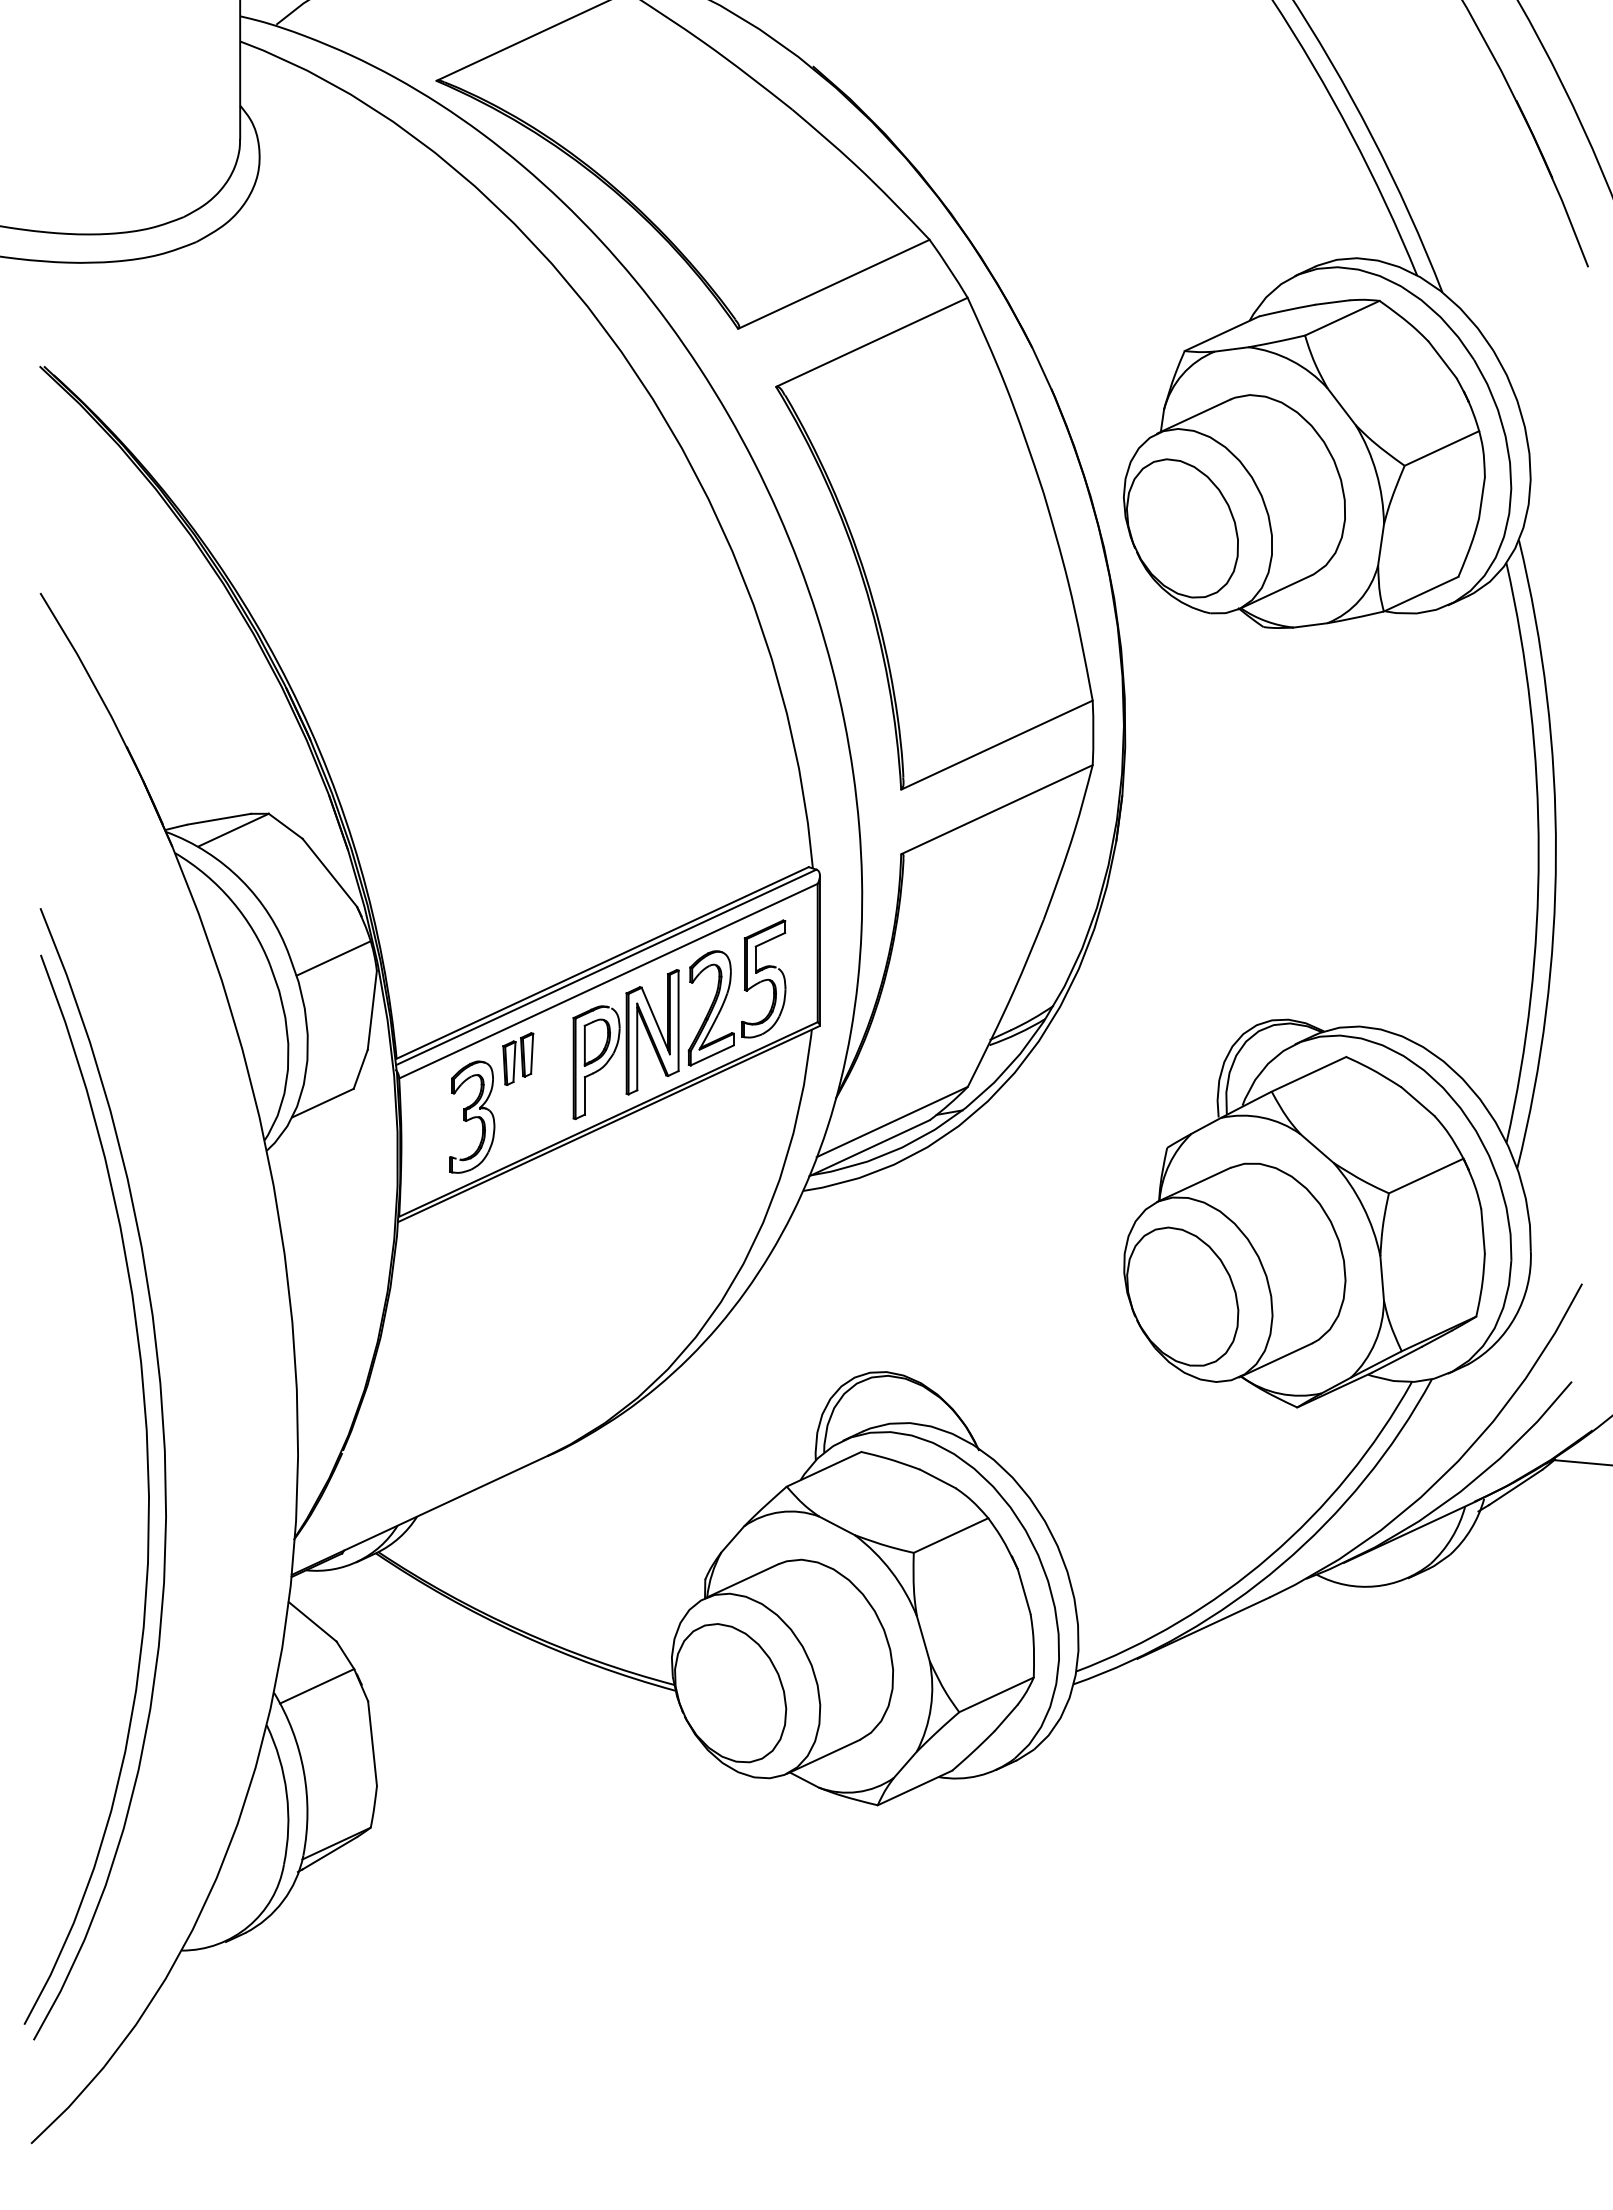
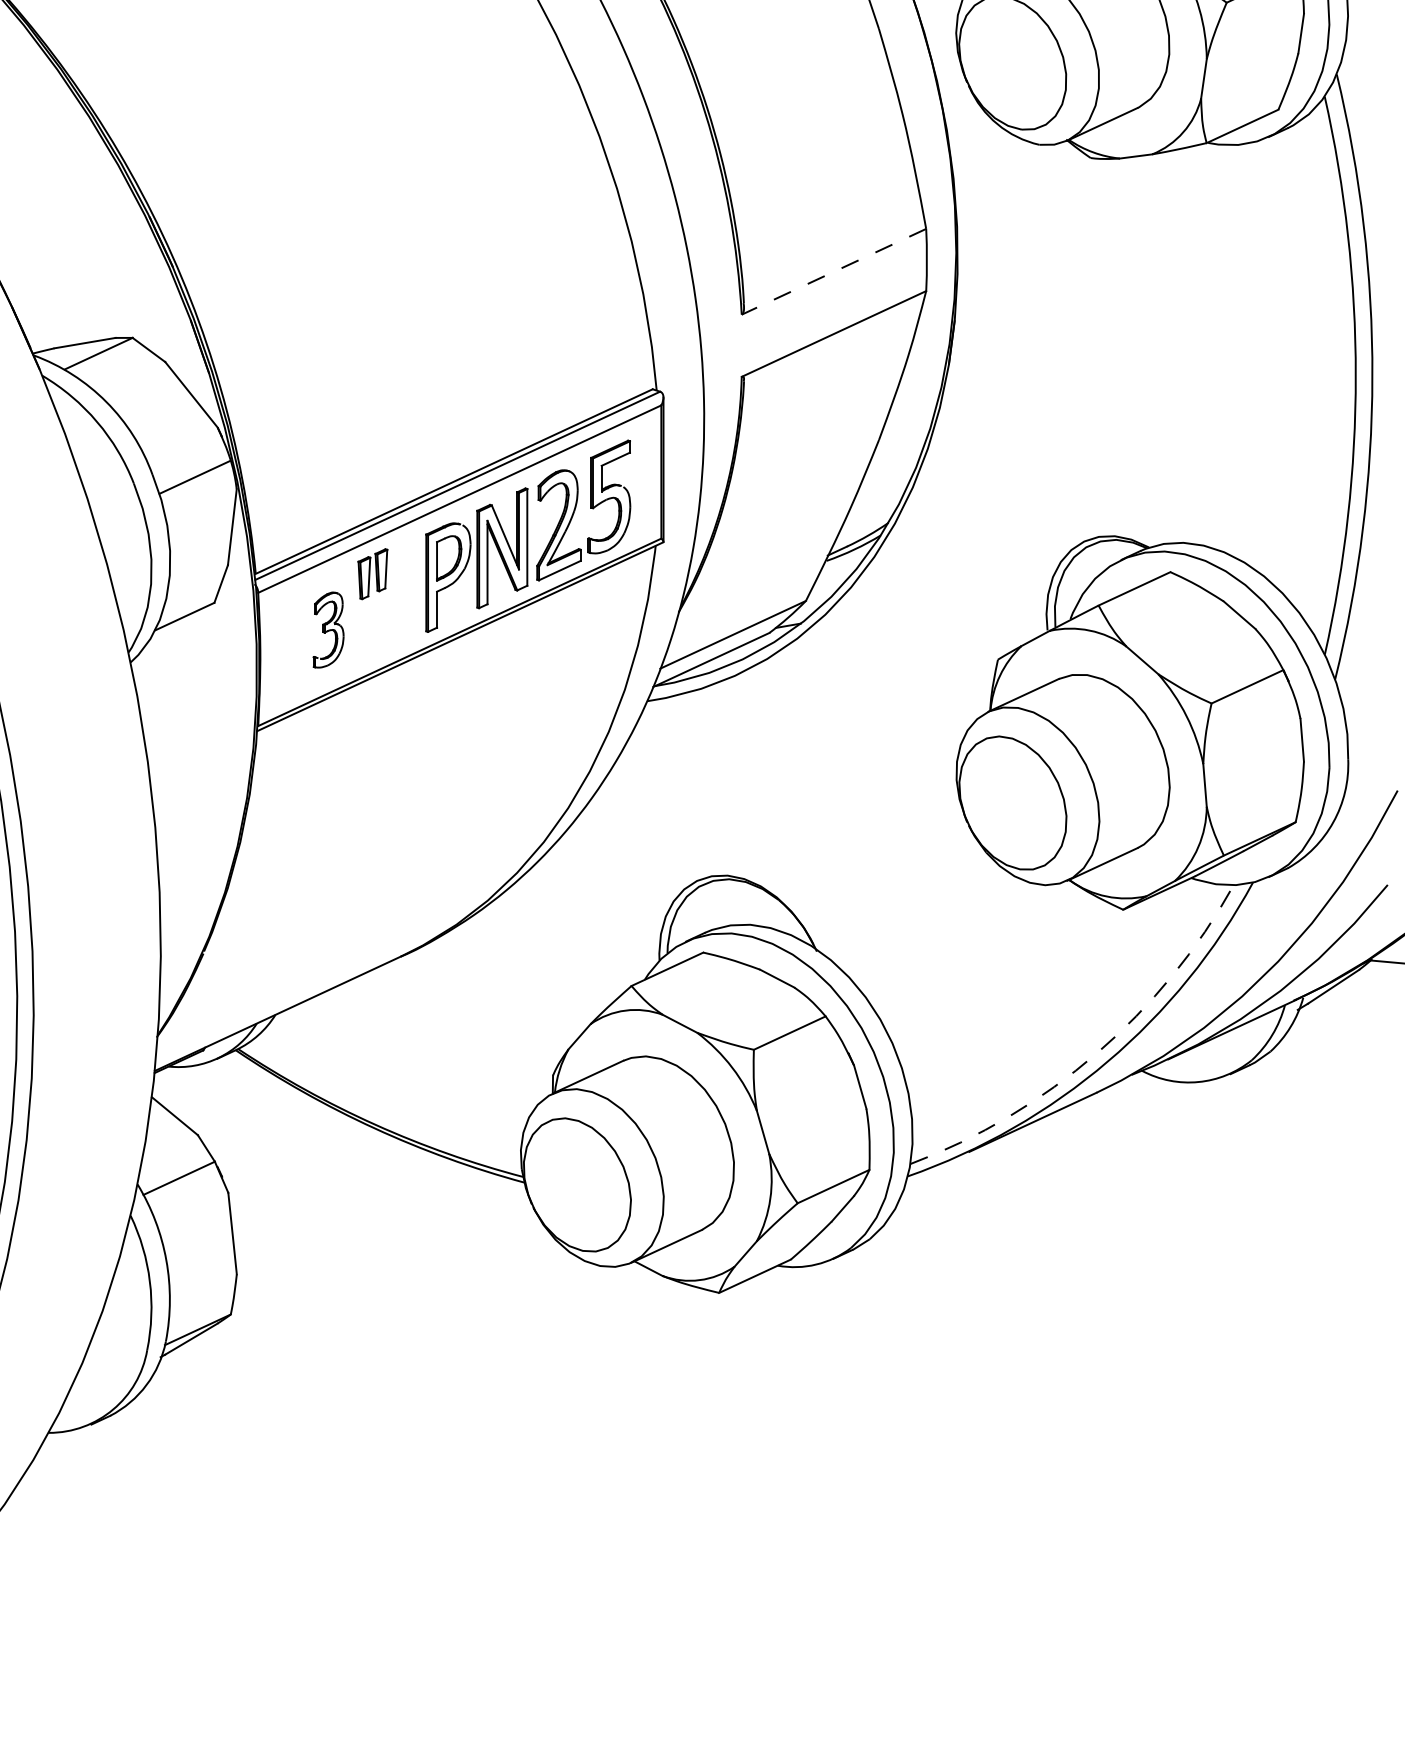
line: (996, 745) -> (833, 272), solid -> dashed
part: (472, 1116) -> (328, 629), size x0.7
arc: (1269, 1556) -> (1096, 1053), solid -> dashed

